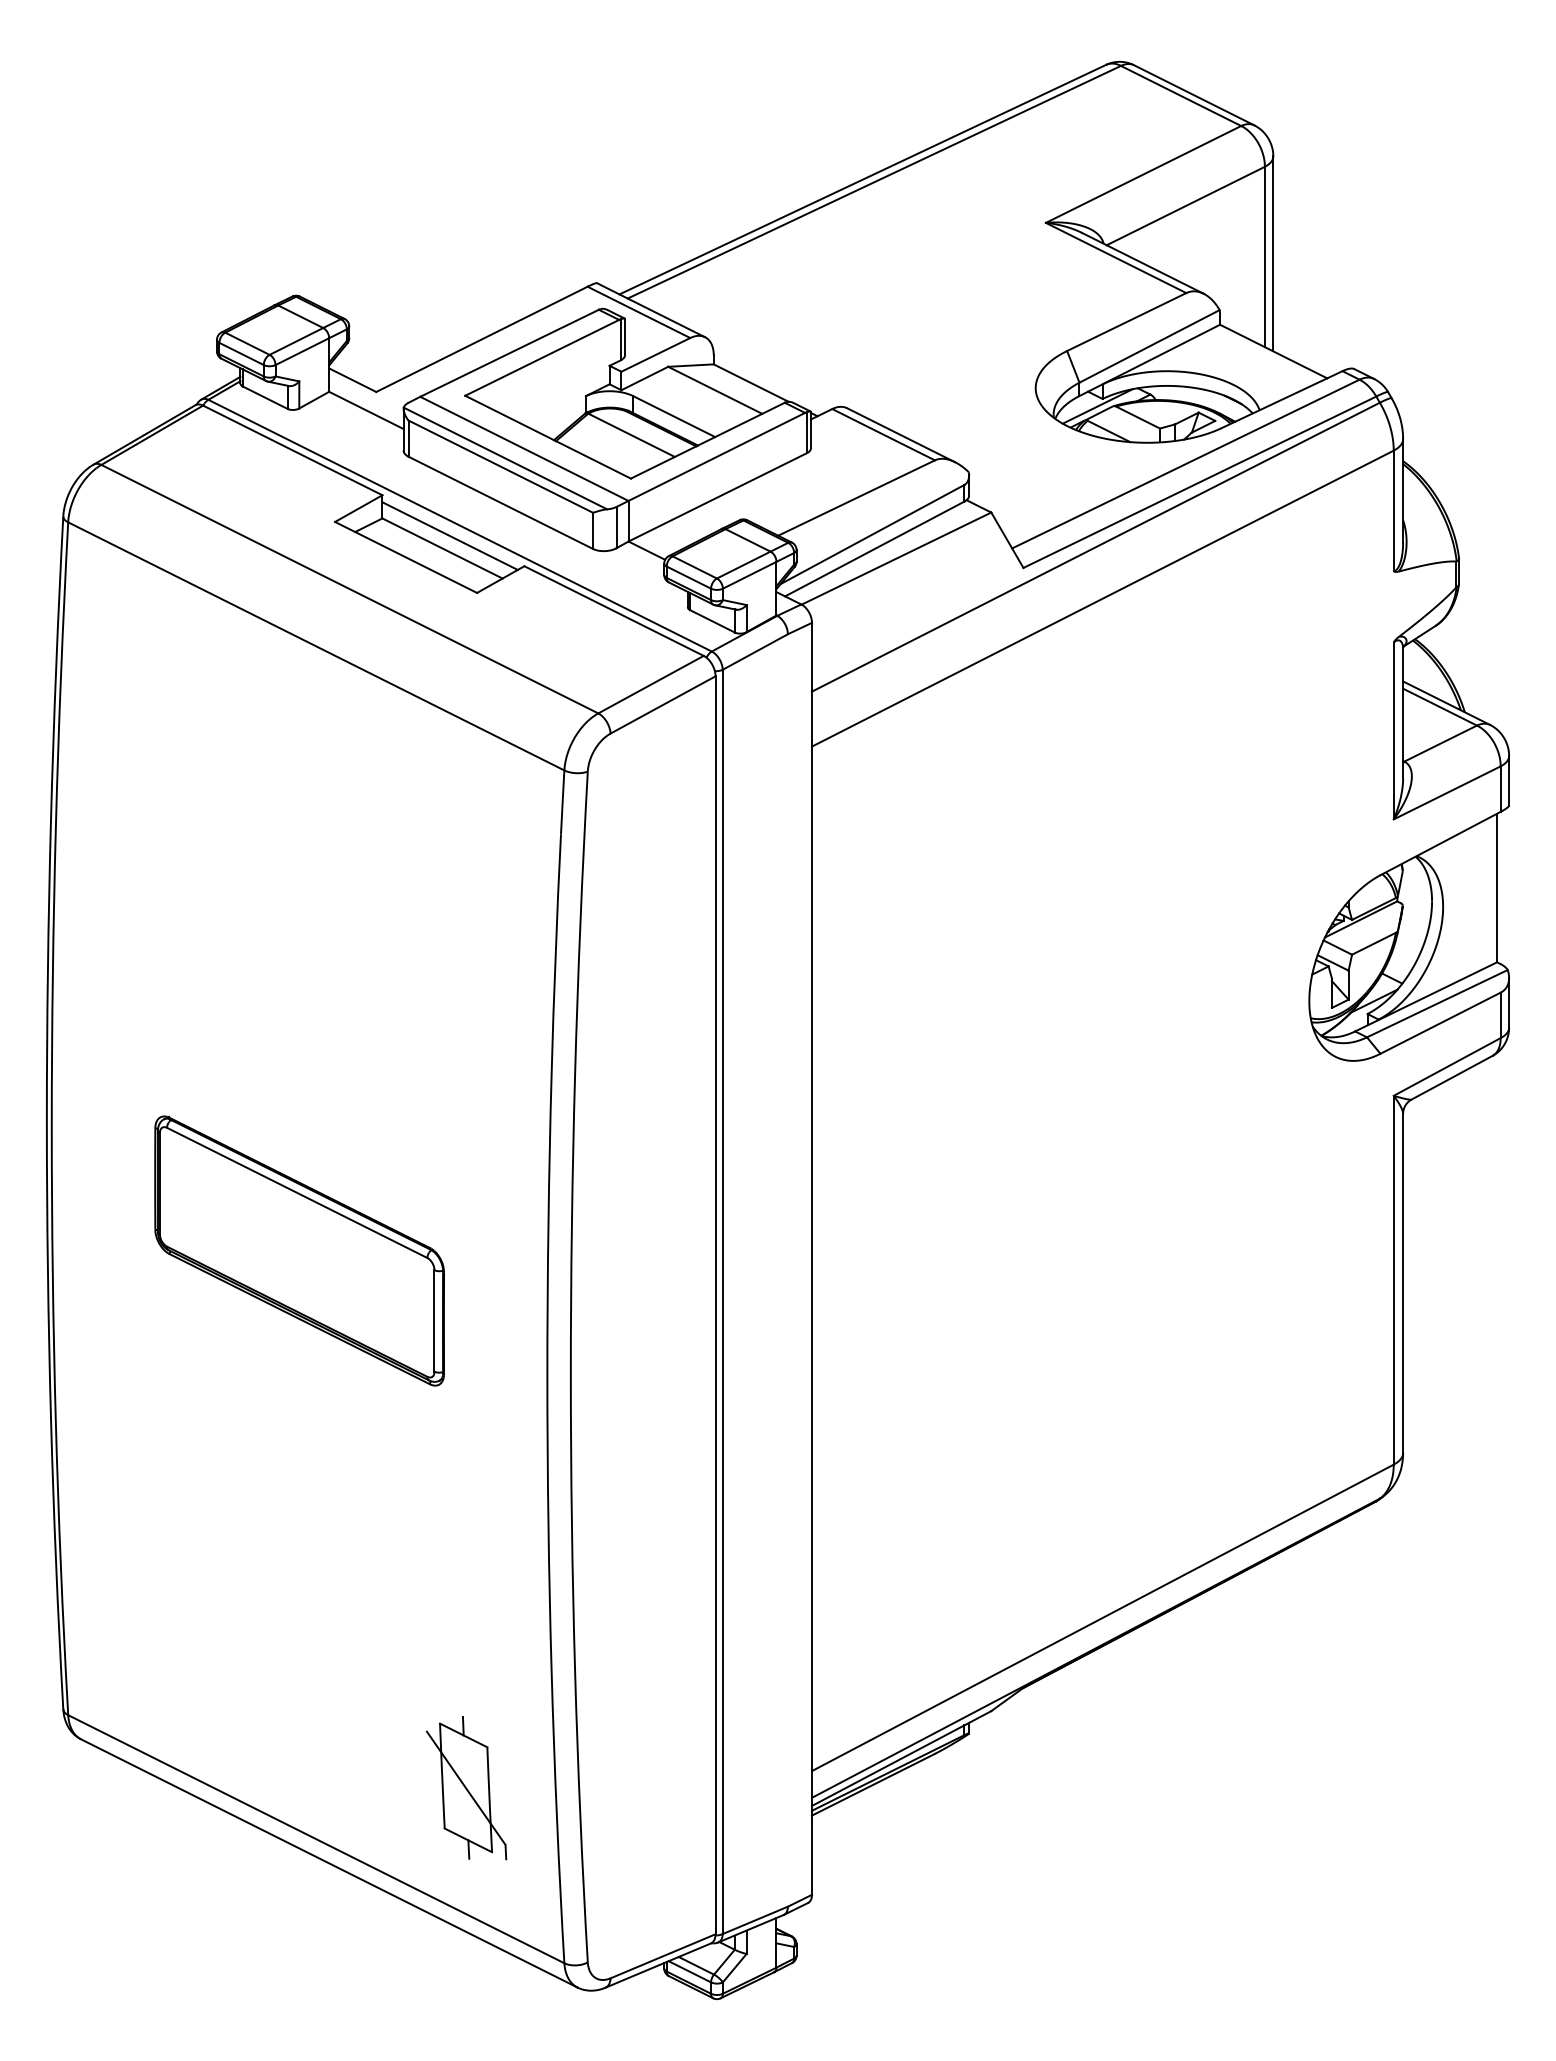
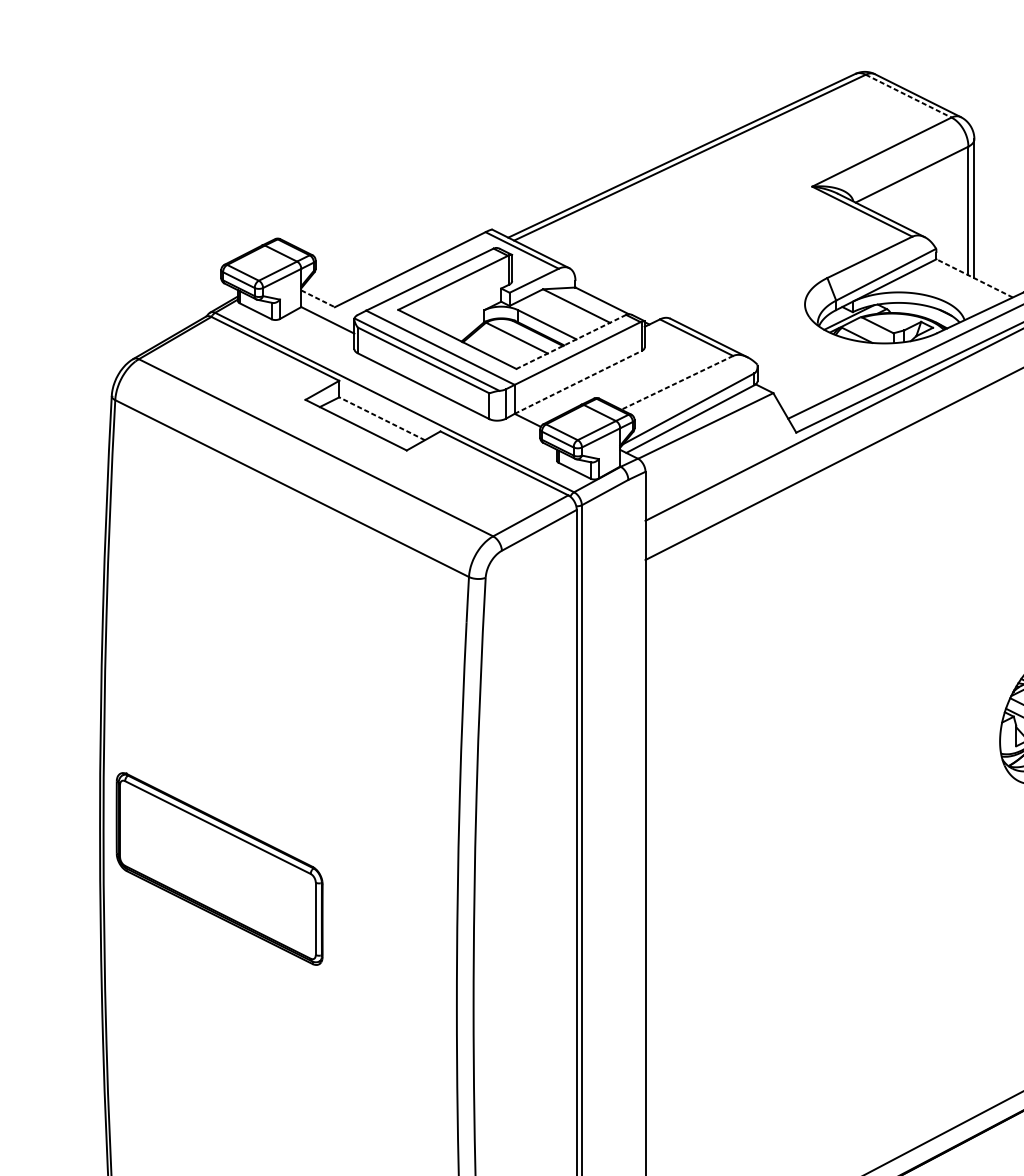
line: (1181, 96) -> (908, 96), solid -> dashed
line: (1273, 351) -> (974, 278), solid -> dashed
line: (353, 380) -> (318, 299), solid -> dashed
line: (707, 440) -> (571, 341), solid -> dashed
line: (718, 497) -> (578, 382), solid -> dashed
line: (856, 498) -> (677, 383), solid -> dashed
line: (449, 535) -> (387, 409), removed
line: (442, 548) -> (382, 418), solid -> dashed
part: (299, 1250) -> (219, 868), moved

